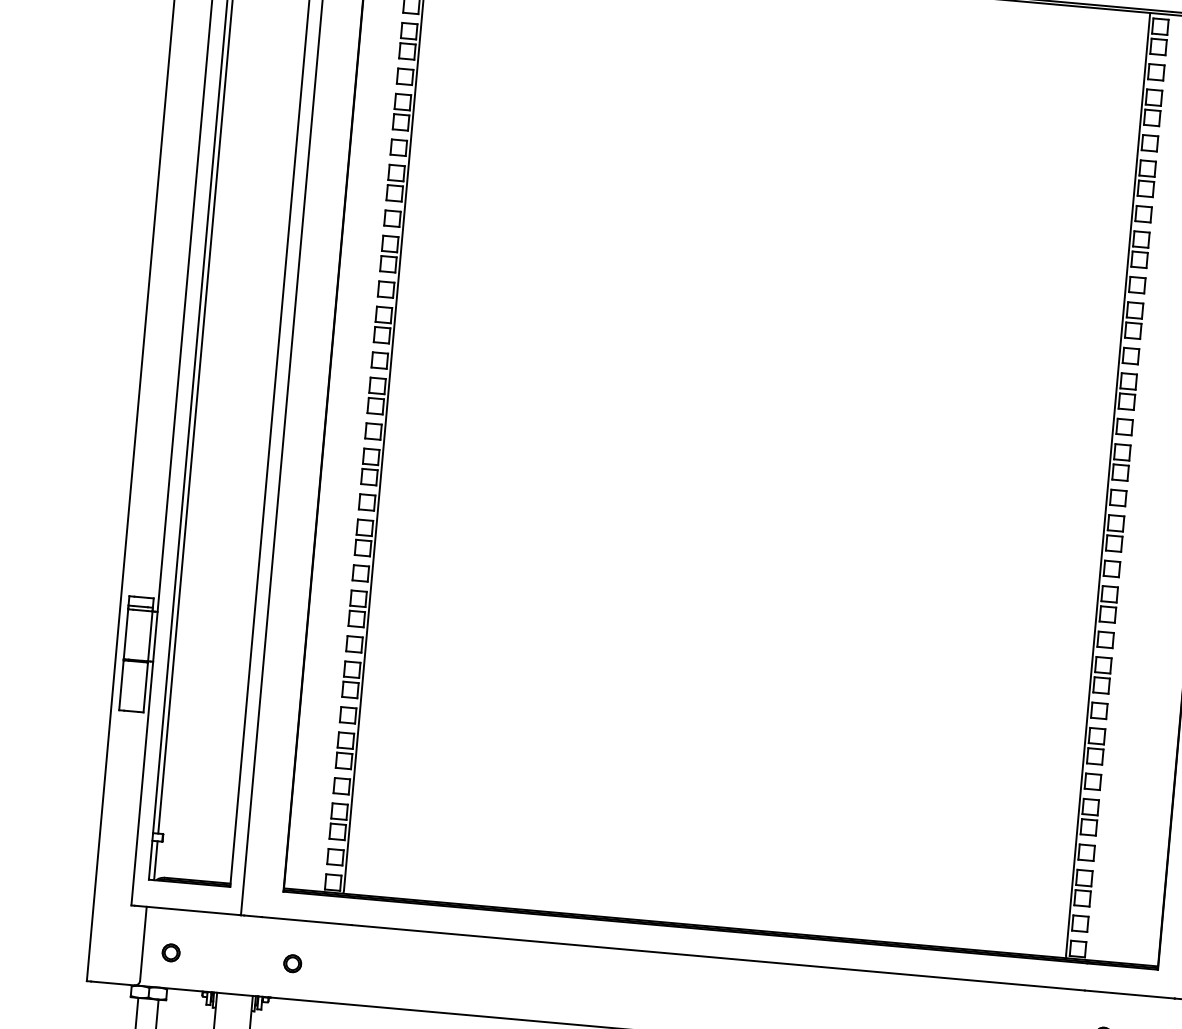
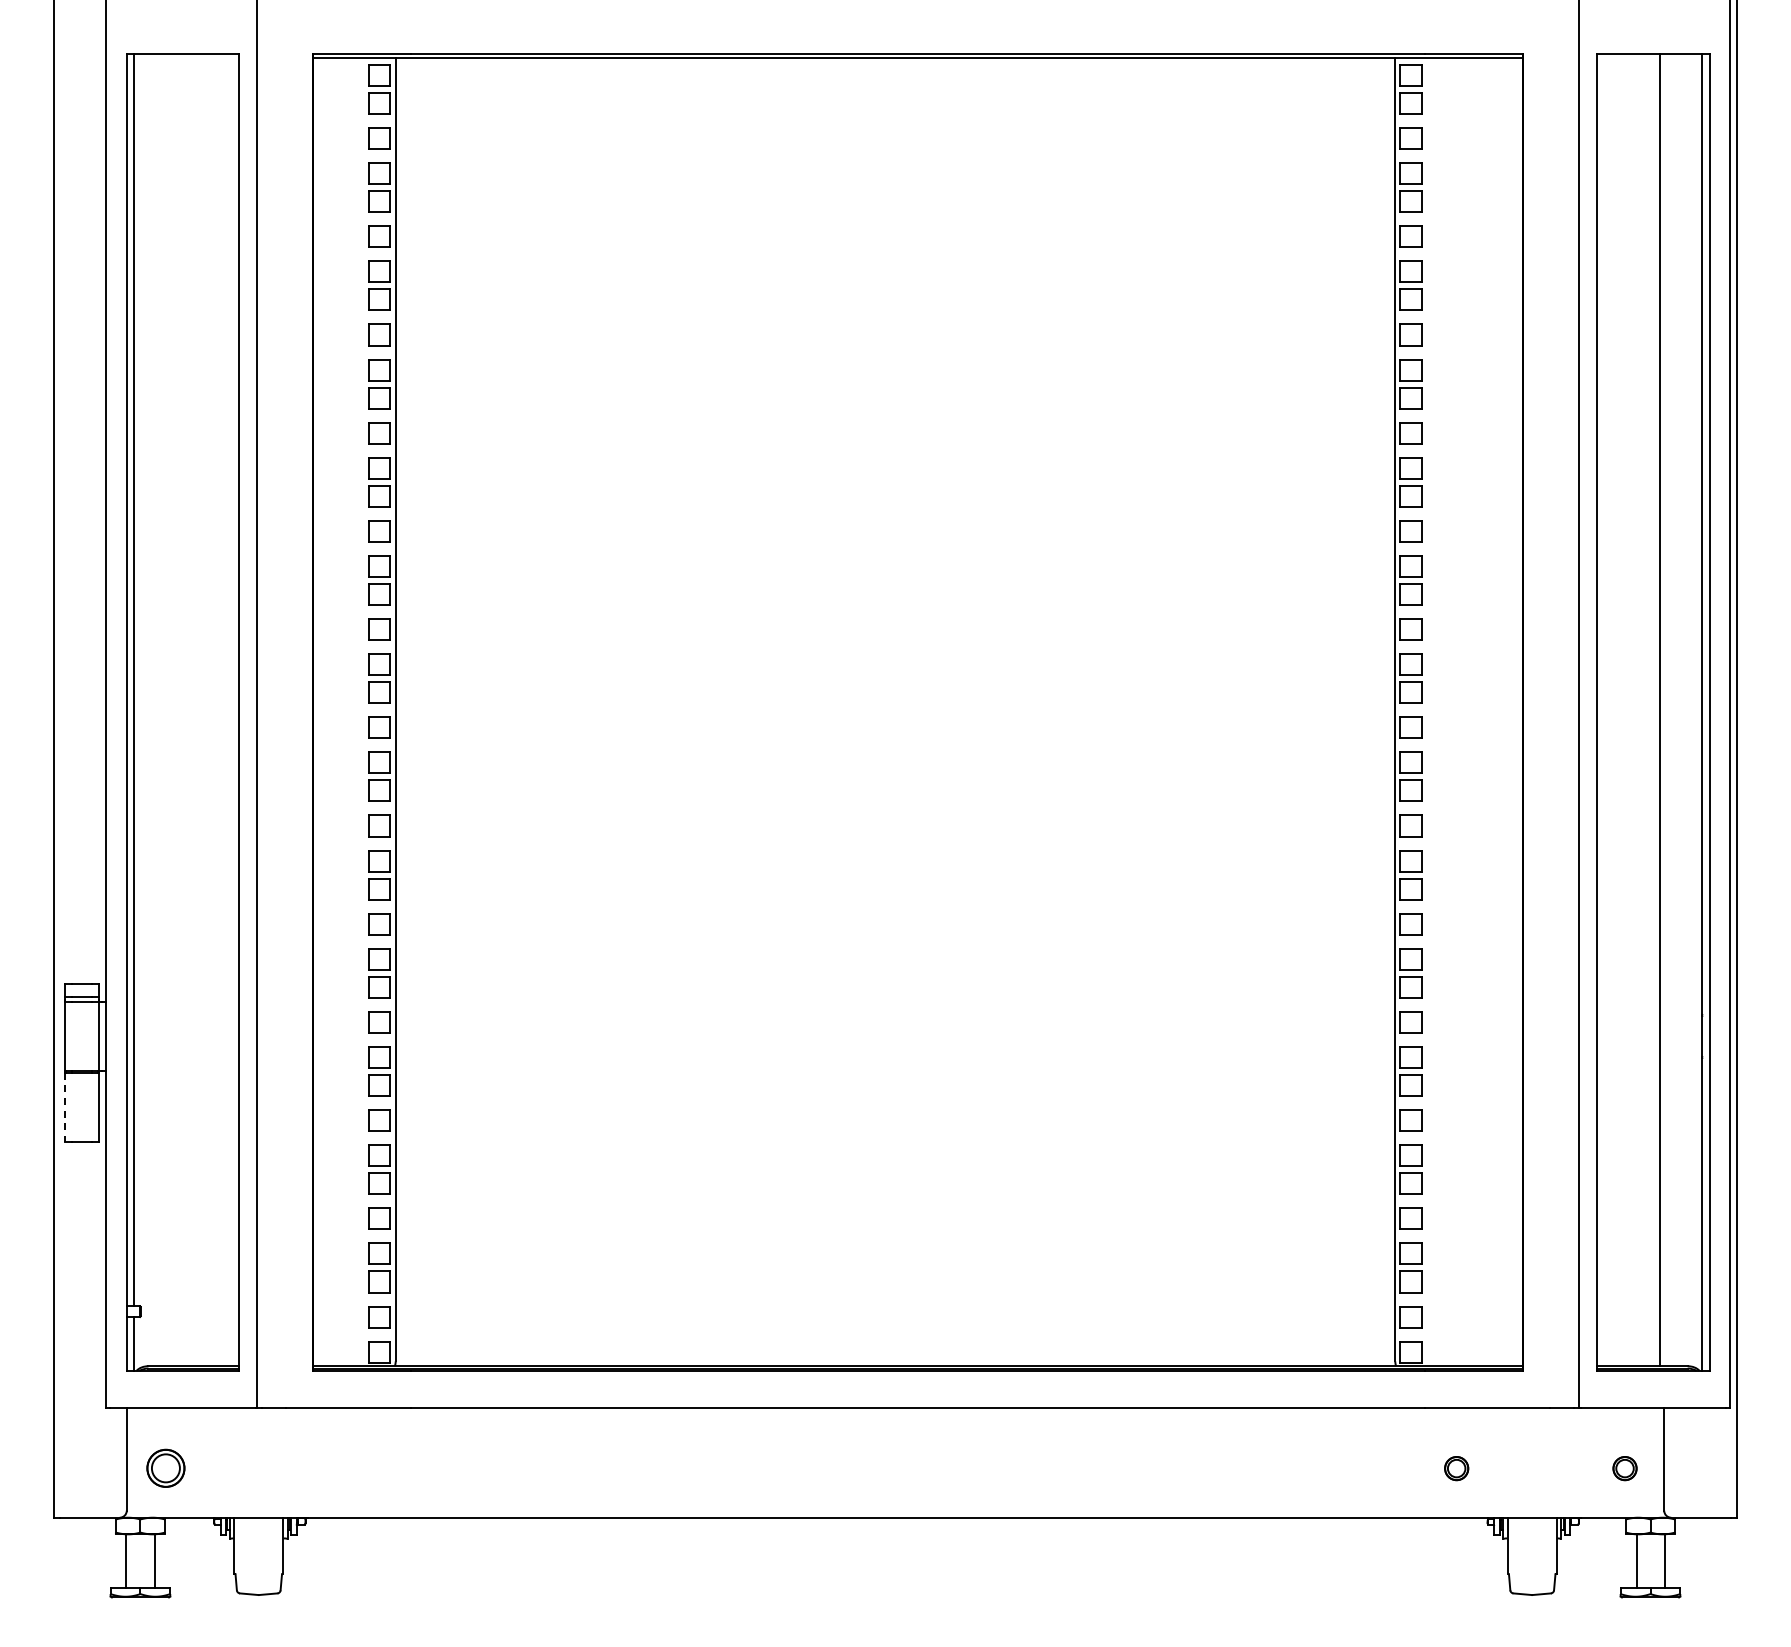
line: (121, 685) -> (64, 1107), solid -> dashed
part: (170, 952) -> (165, 1468), size x1.6
part: (292, 963) -> (333, 1468), removed

